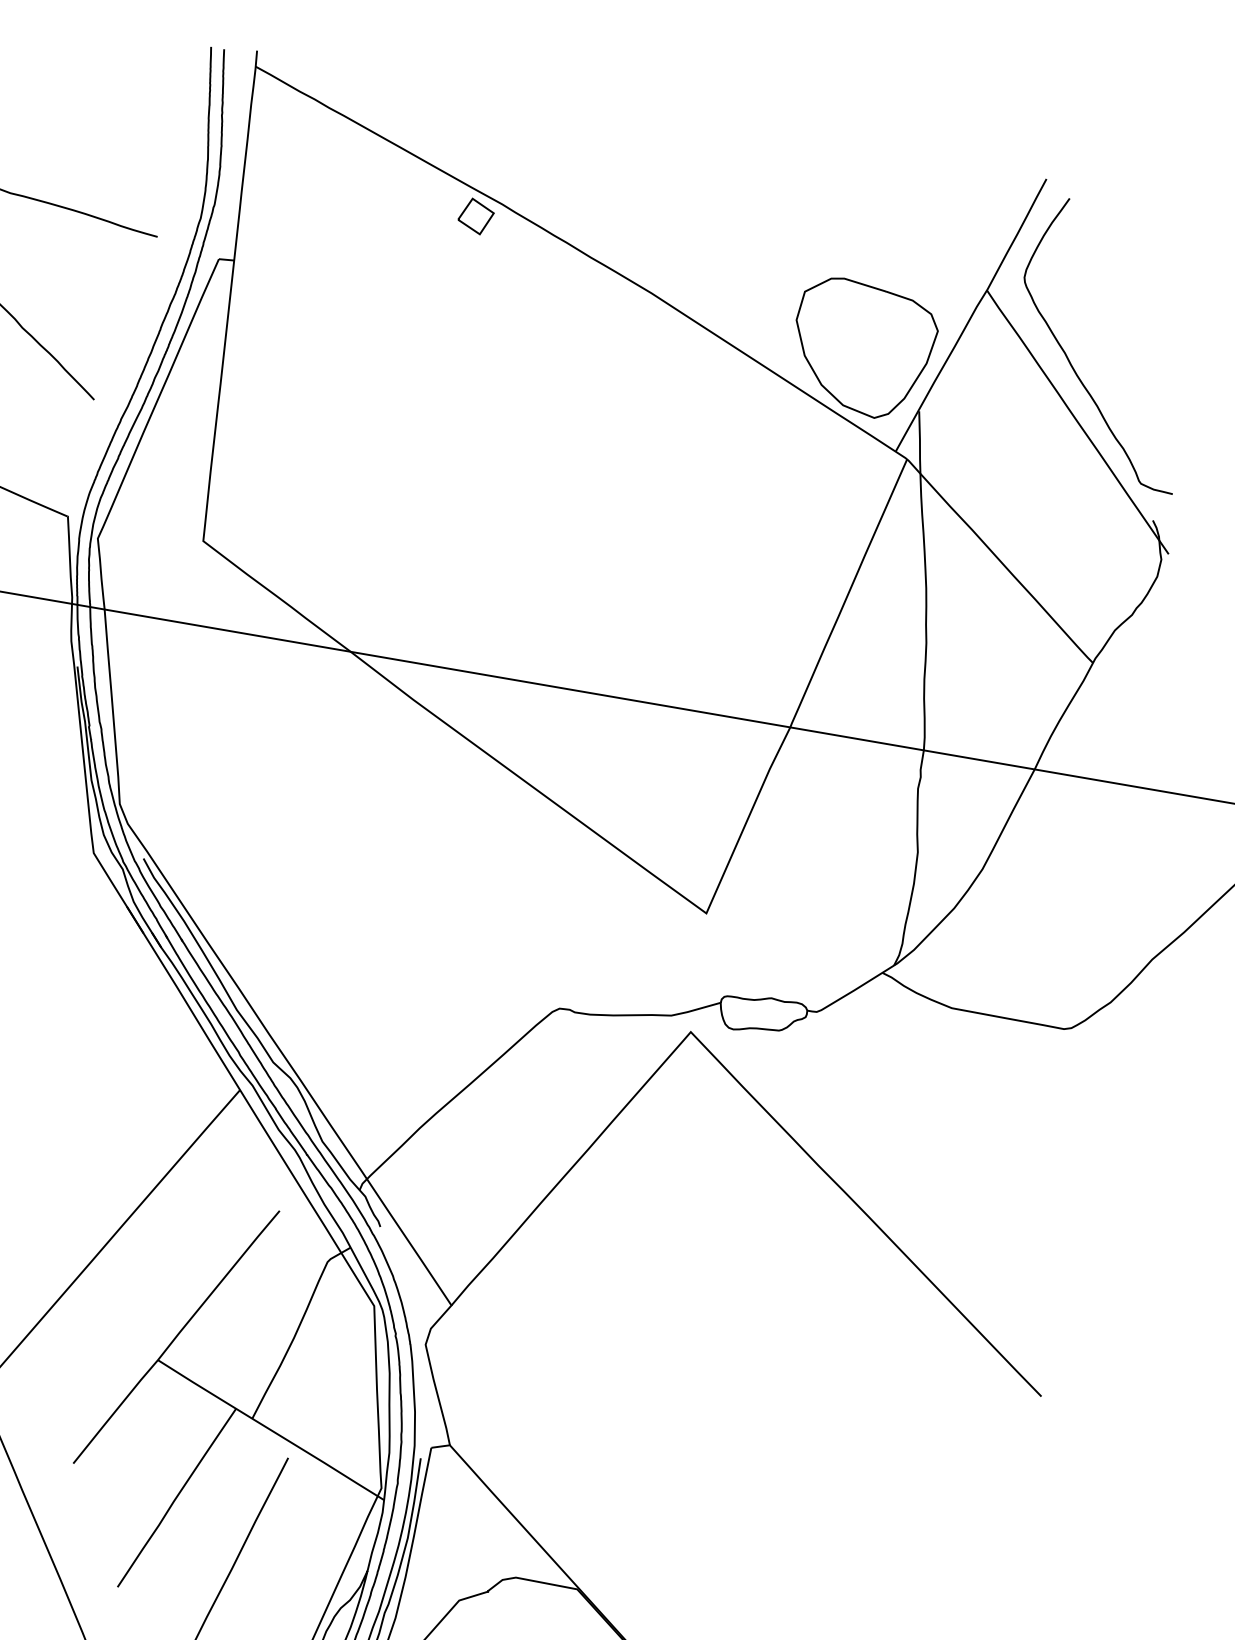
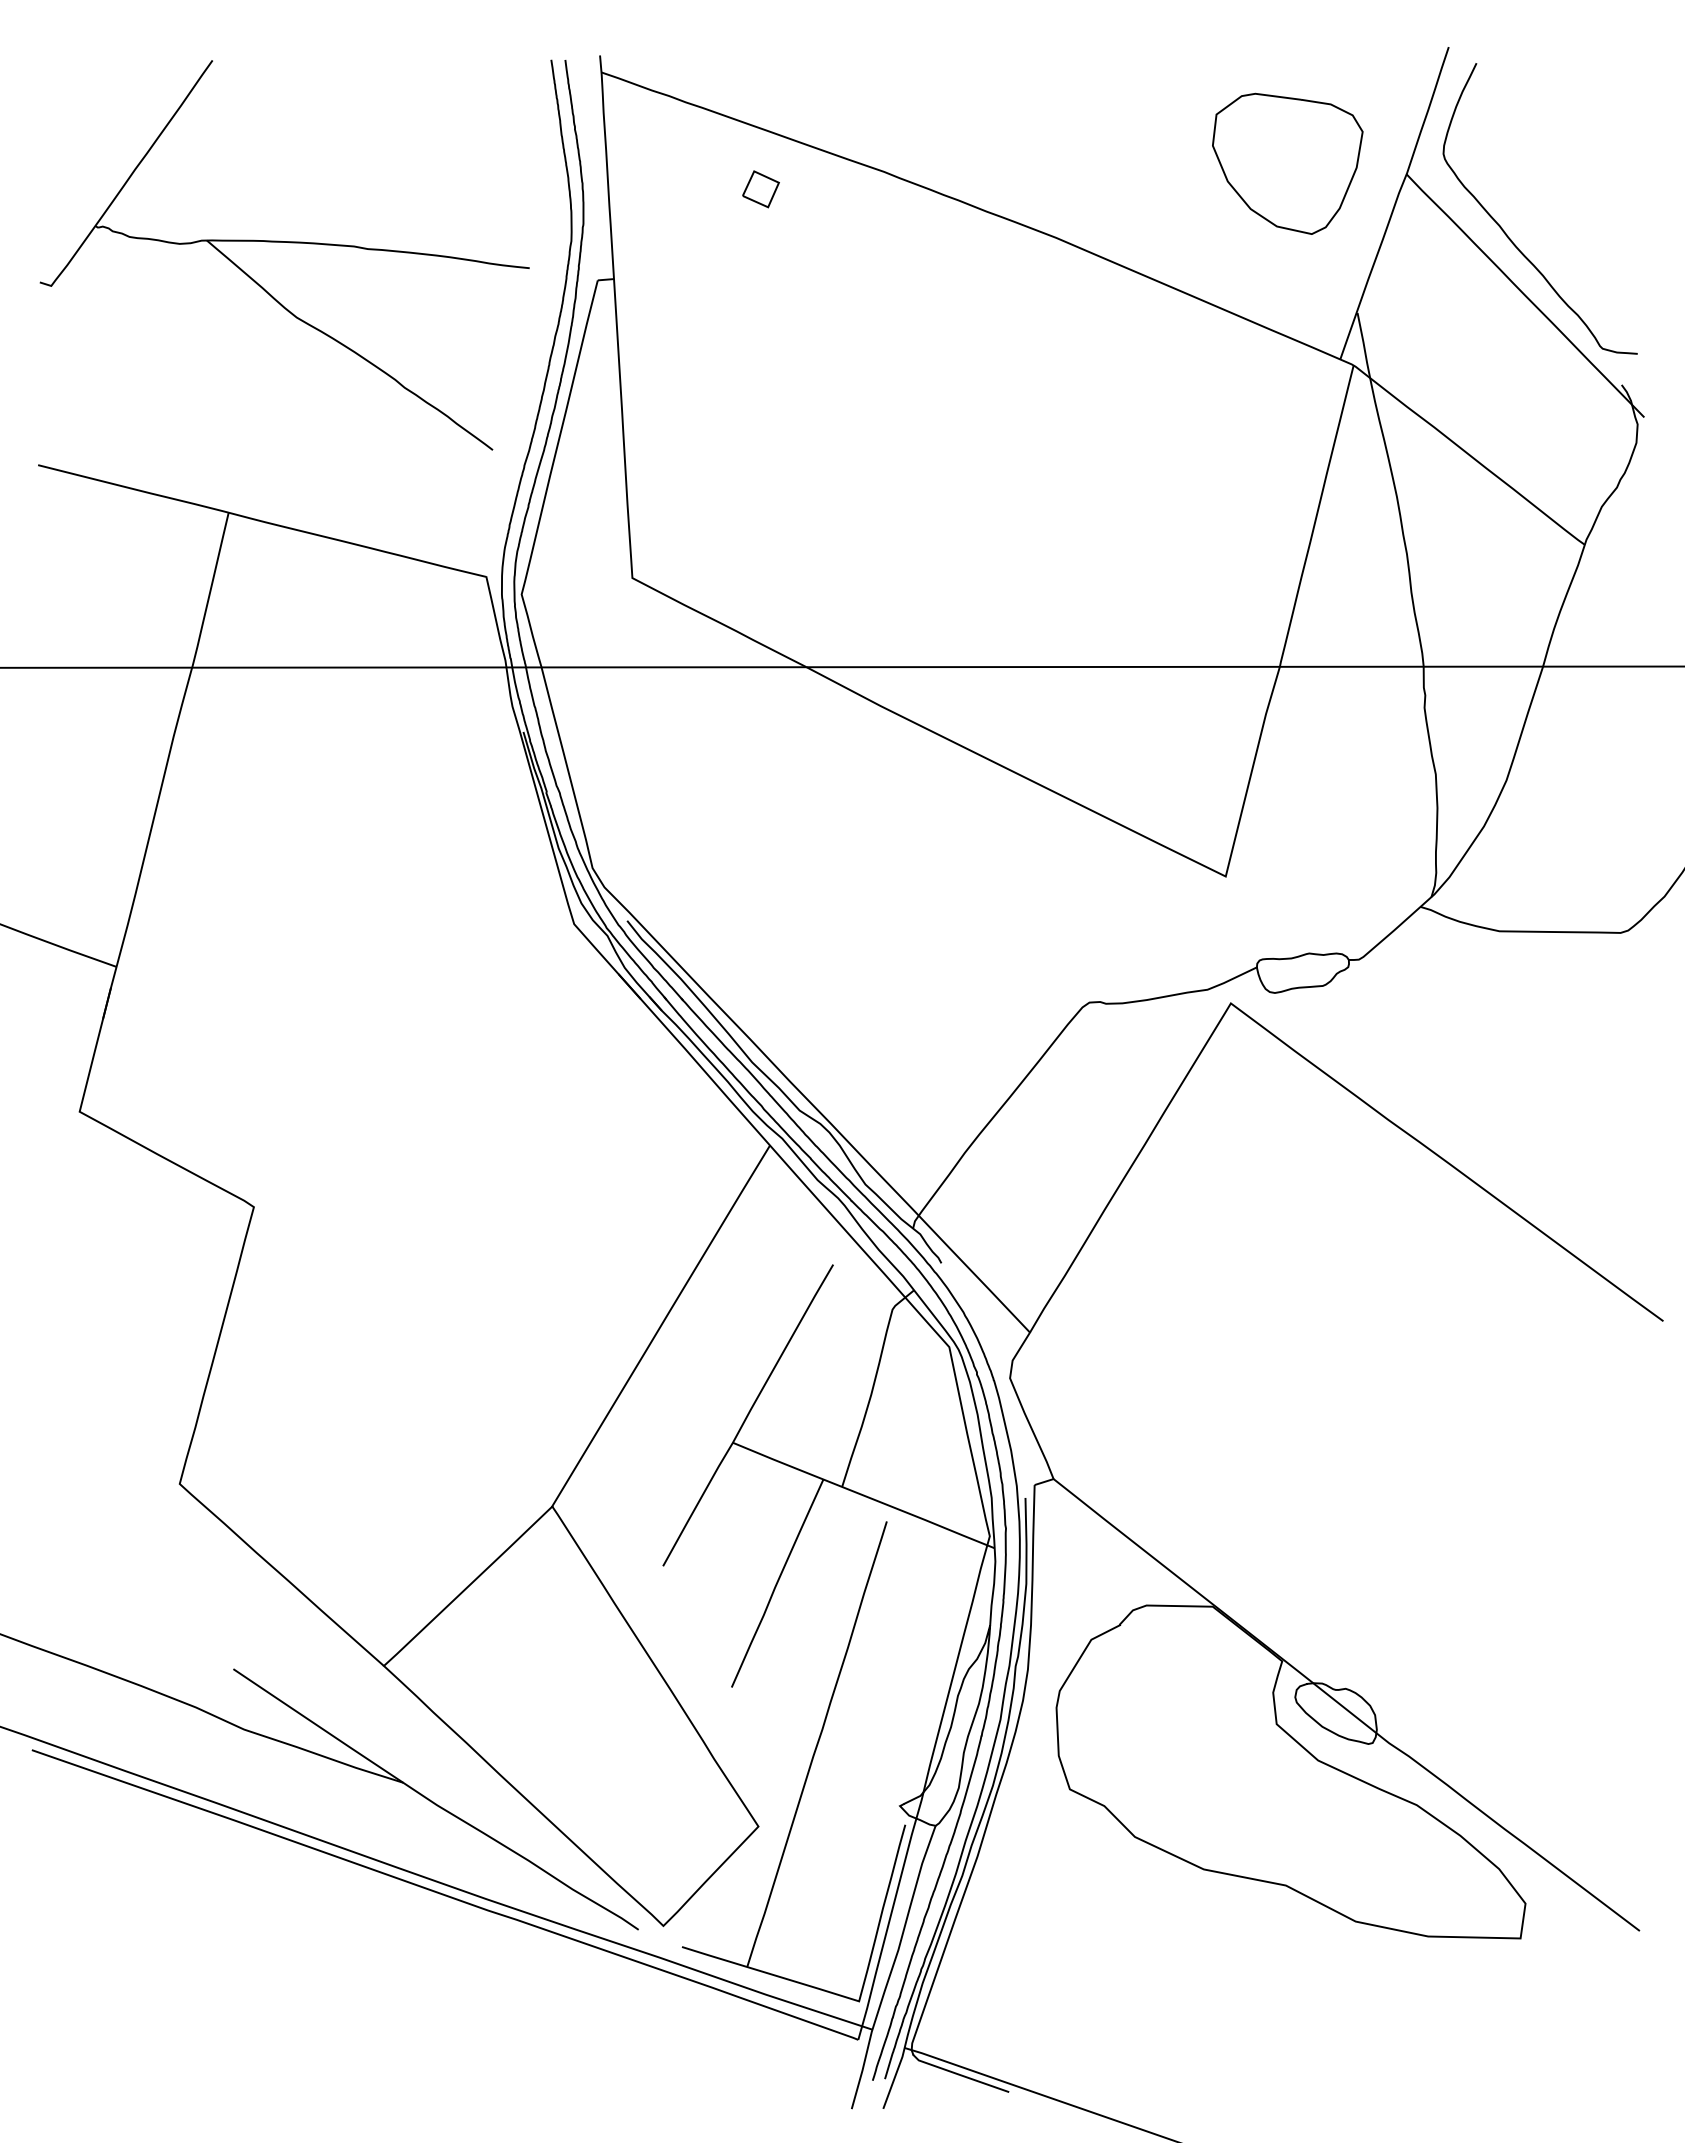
part: (475, 216) -> (760, 189), moved
part: (863, 348) -> (1287, 163), moved

